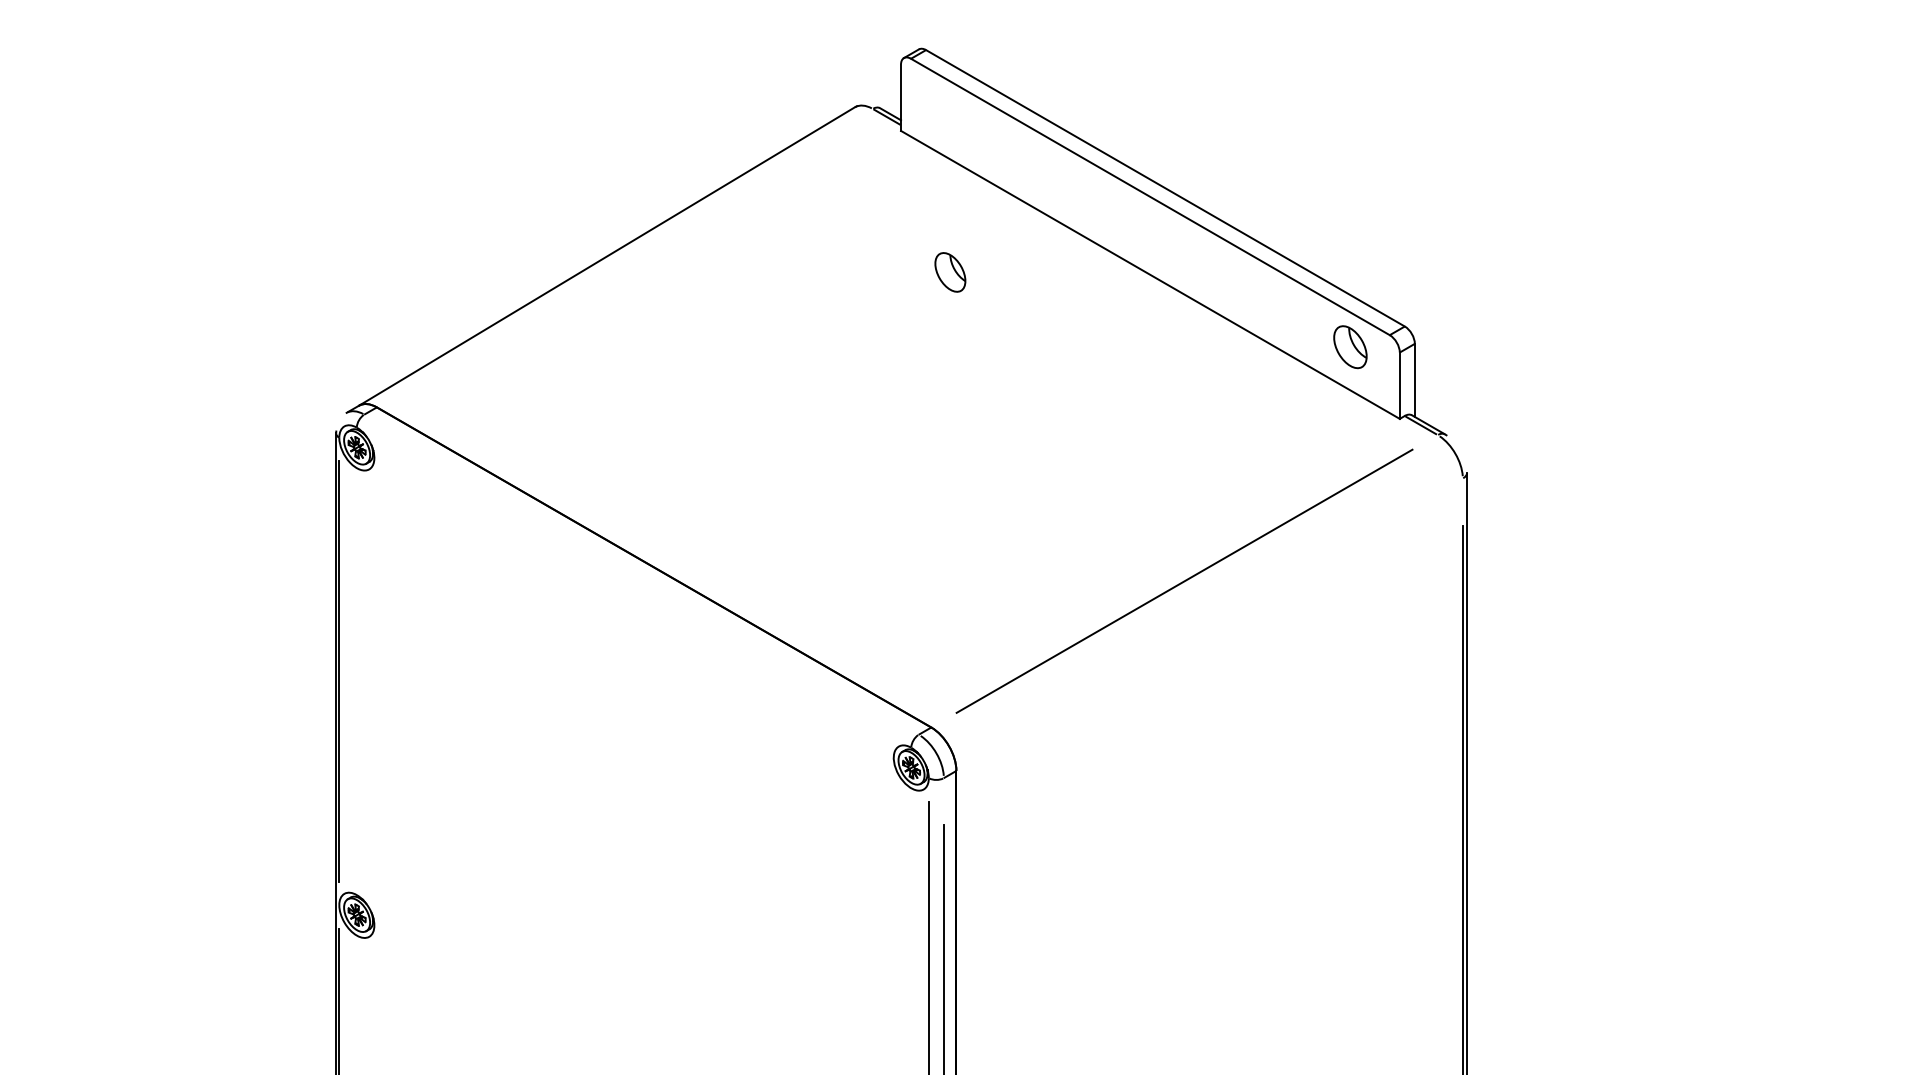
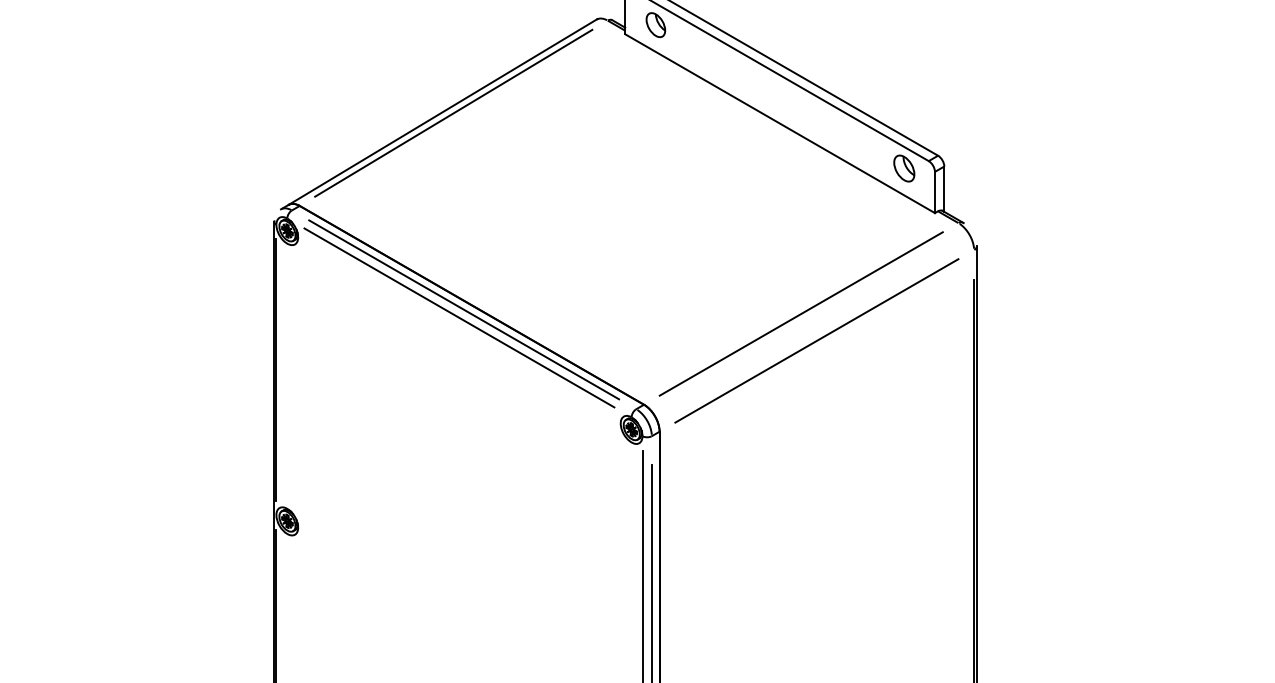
line: (624, 256) -> (453, 112), added
part: (949, 272) -> (655, 25), moved
line: (642, 574) -> (464, 309), added
line: (634, 587) -> (459, 317), added
line: (1209, 624) -> (816, 340), added

